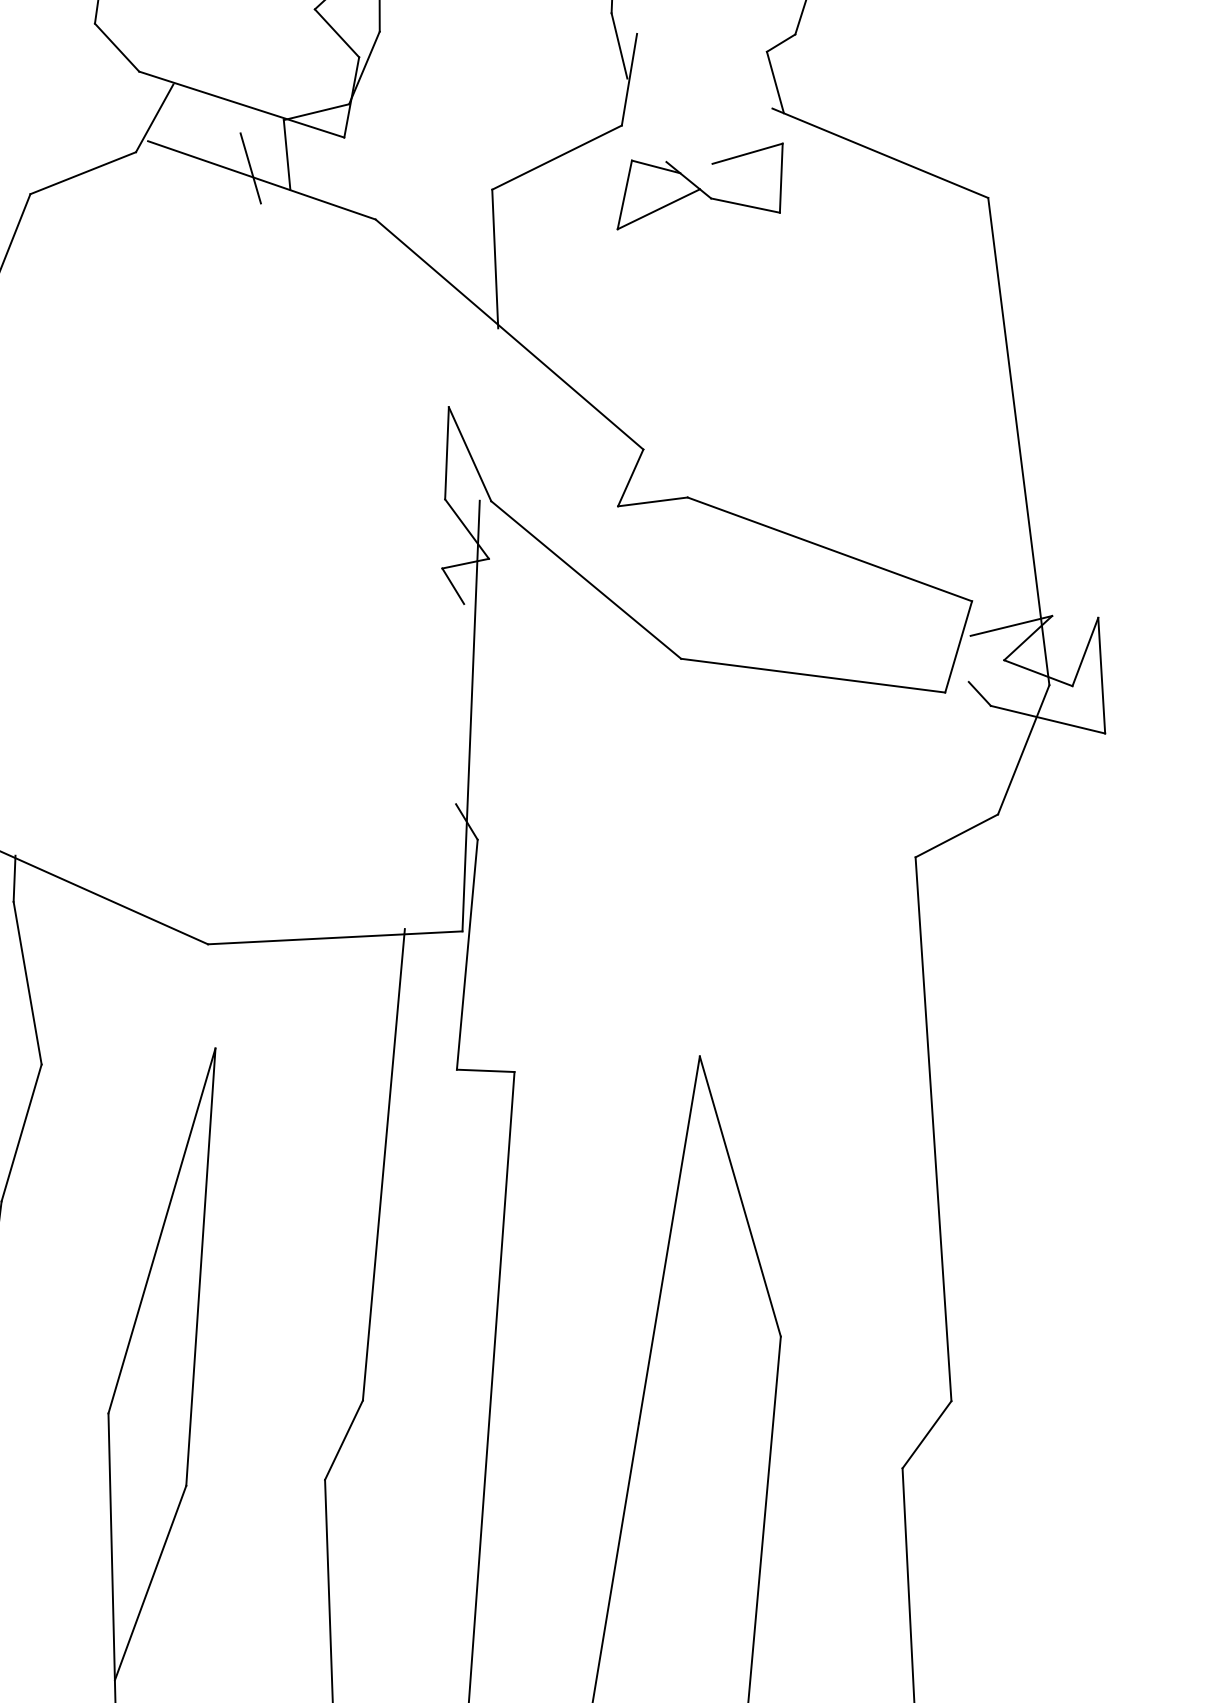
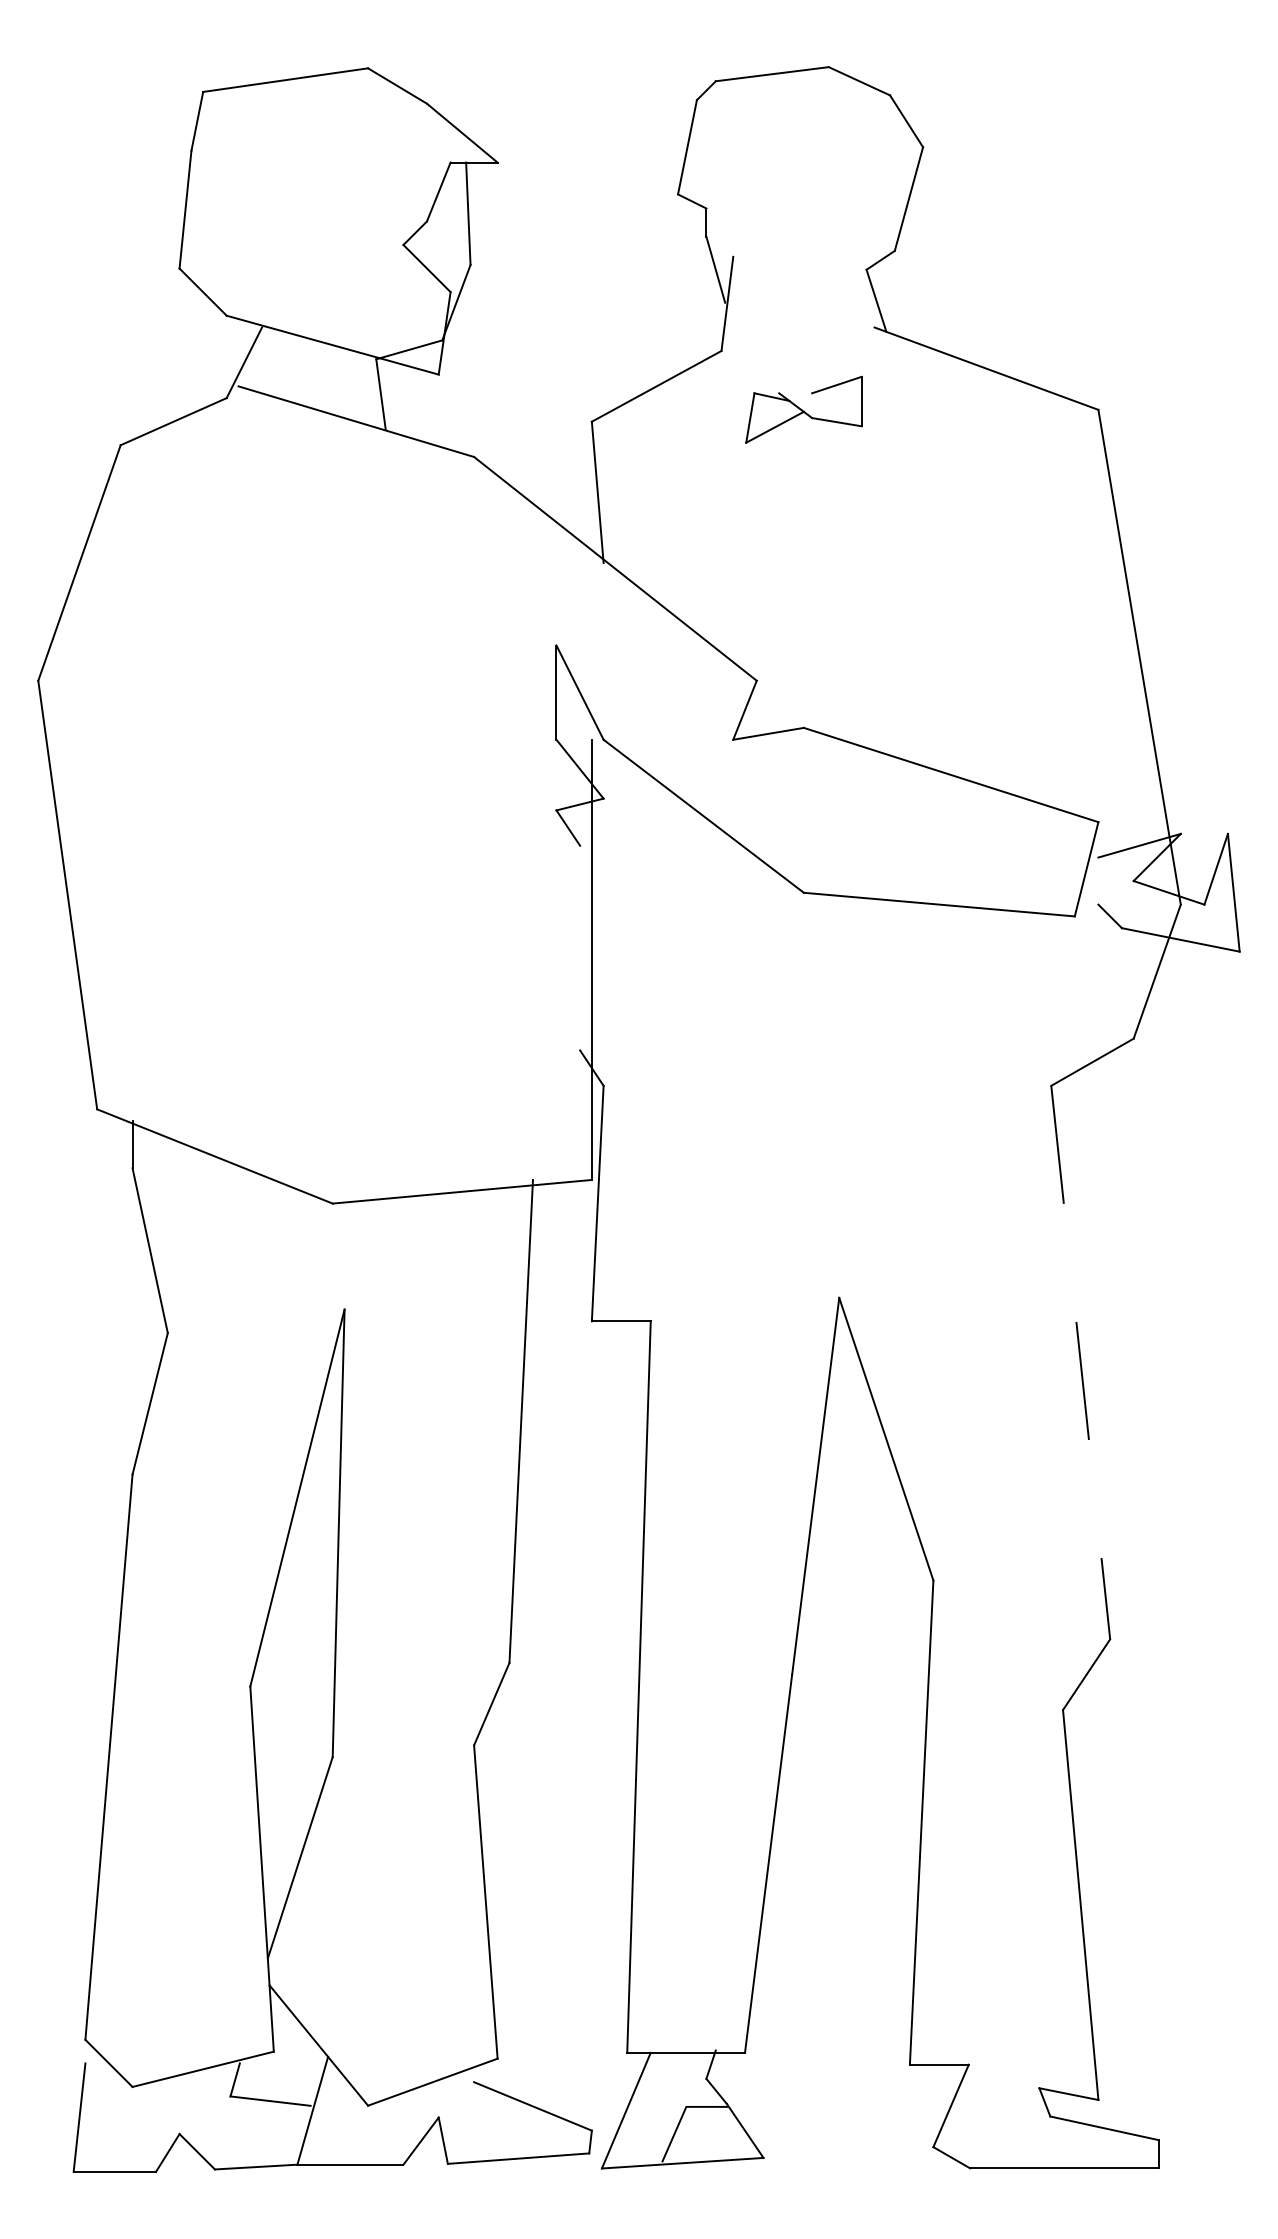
line: (250, 167) -> (344, 409), removed
part: (699, 186) -> (803, 409), size x0.7
line: (933, 1130) -> (1080, 1363), solid -> dashed

